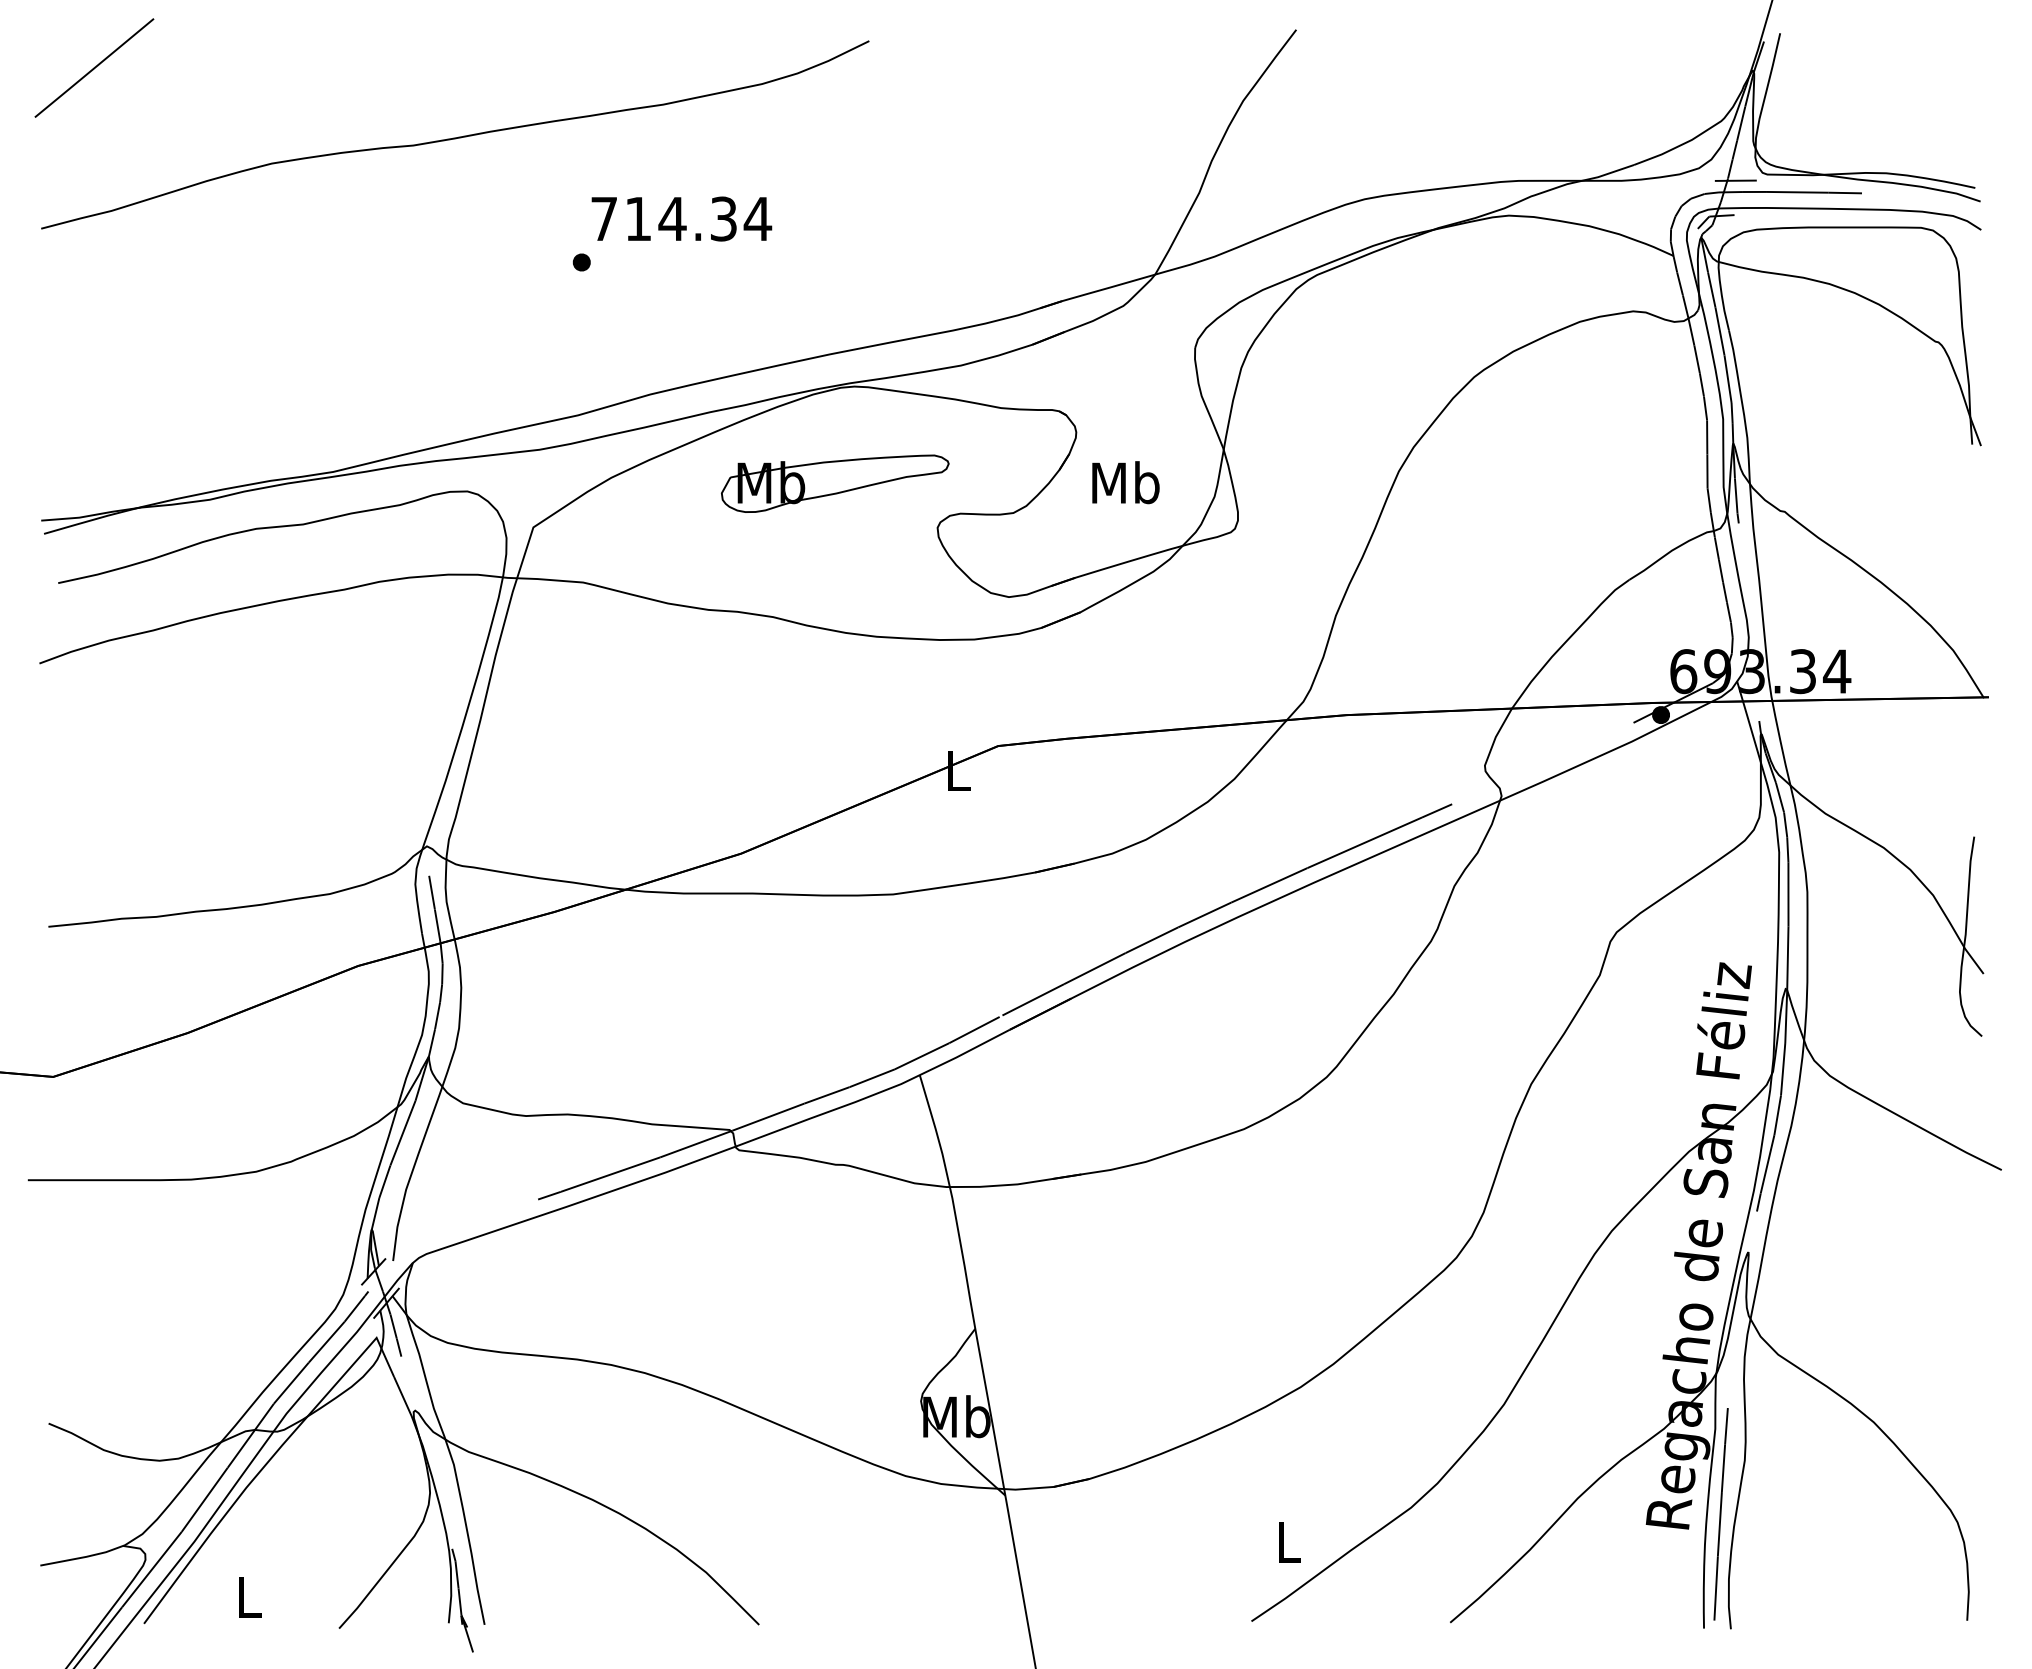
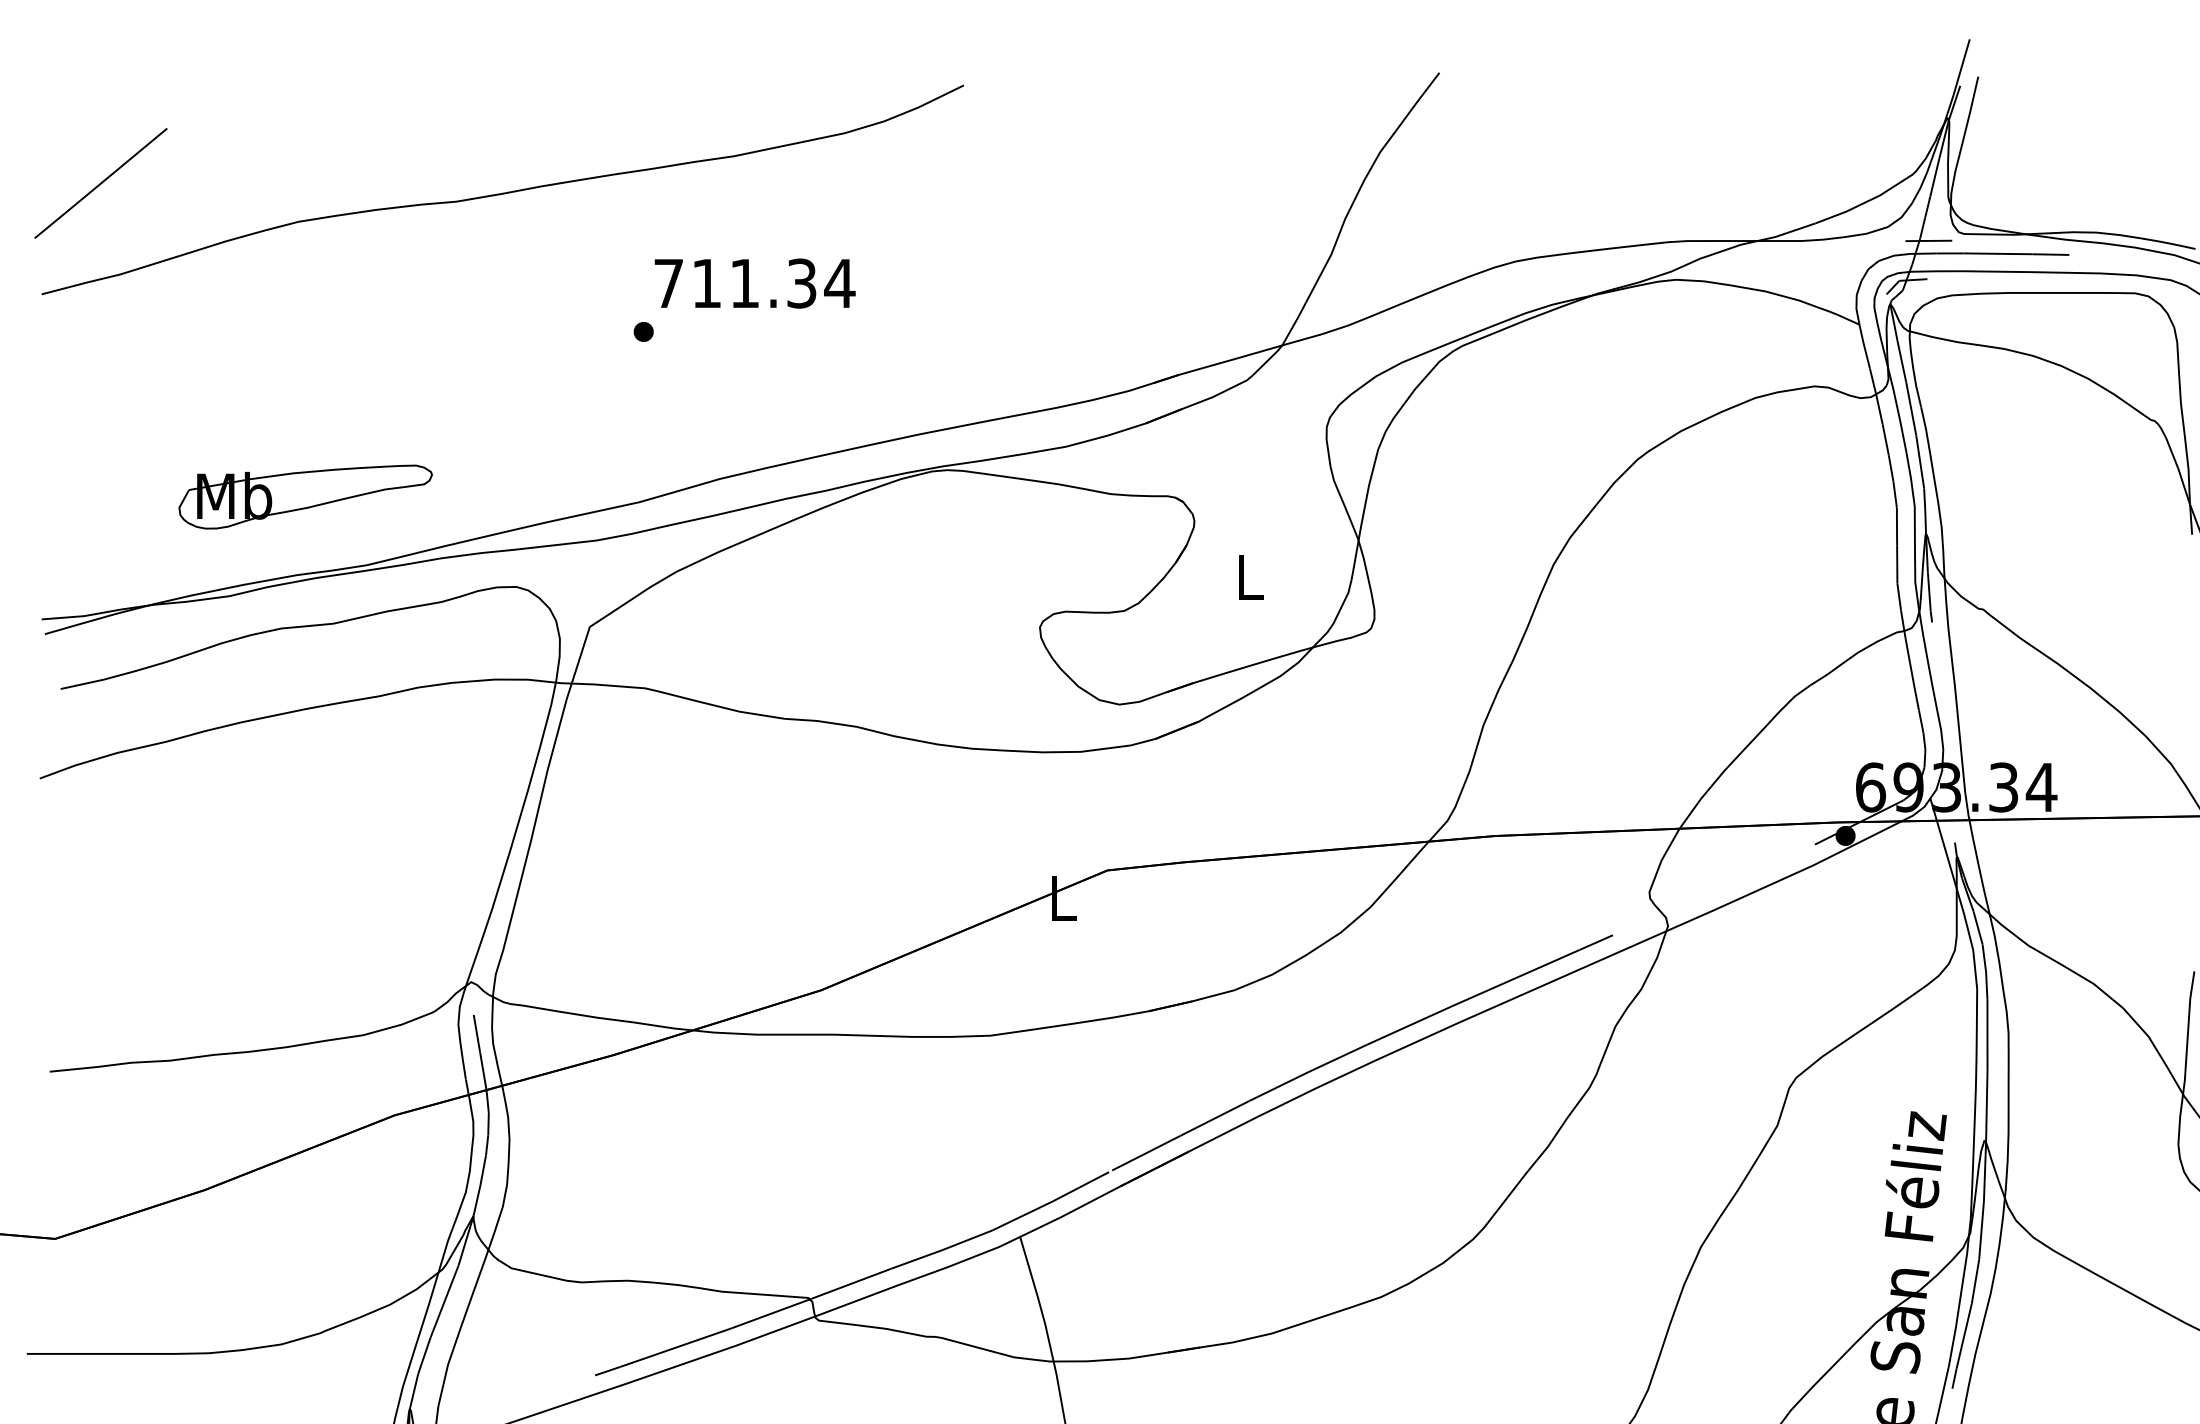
line: (94, 67) -> (101, 182), moved
text: (672, 218) -> (744, 282), 714.34 -> 711.34
text: (1125, 482) -> (1249, 576), Mb -> L
part: (835, 483) -> (305, 496), moved

